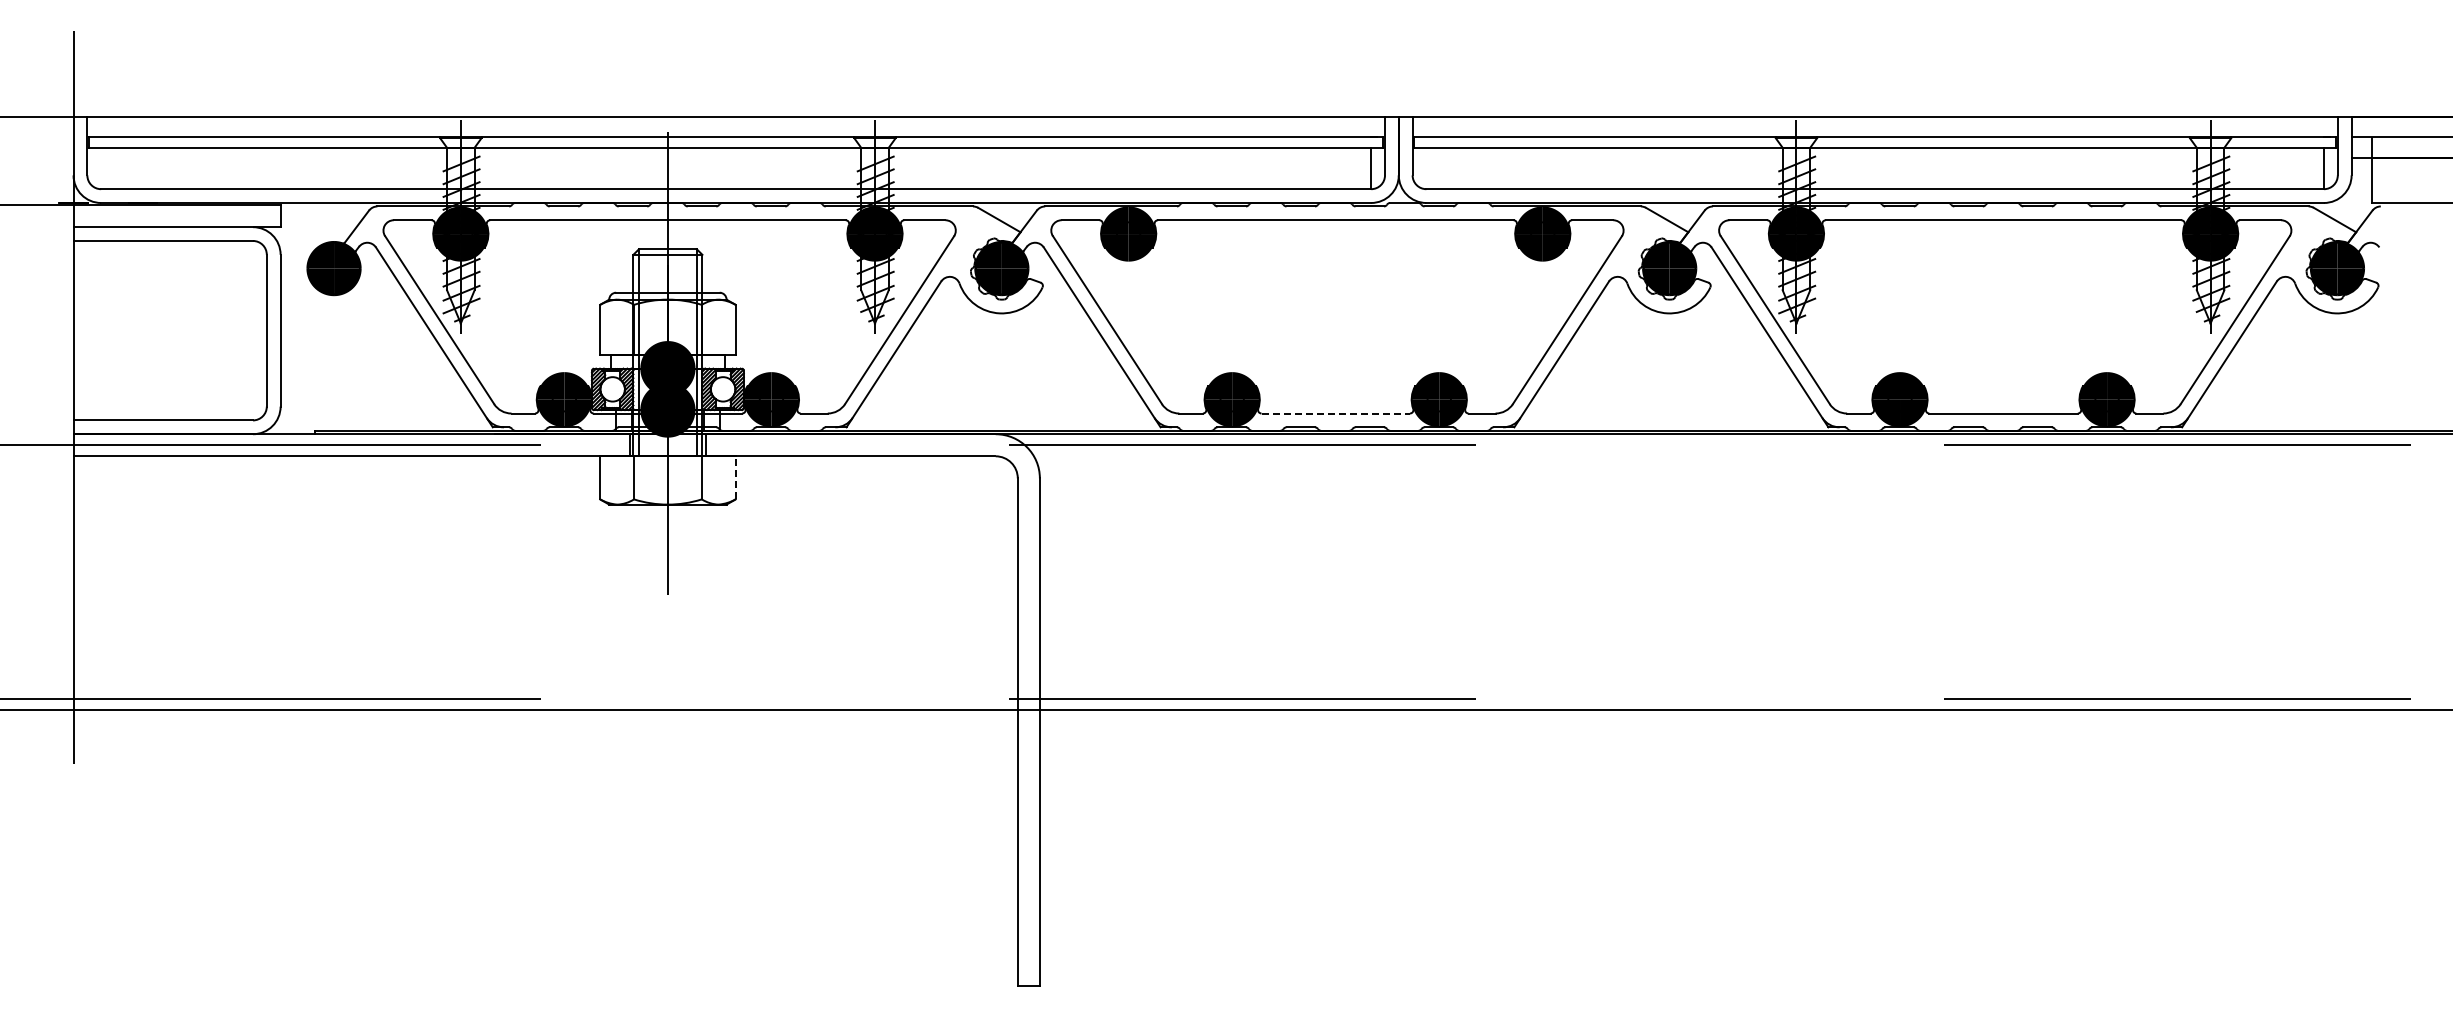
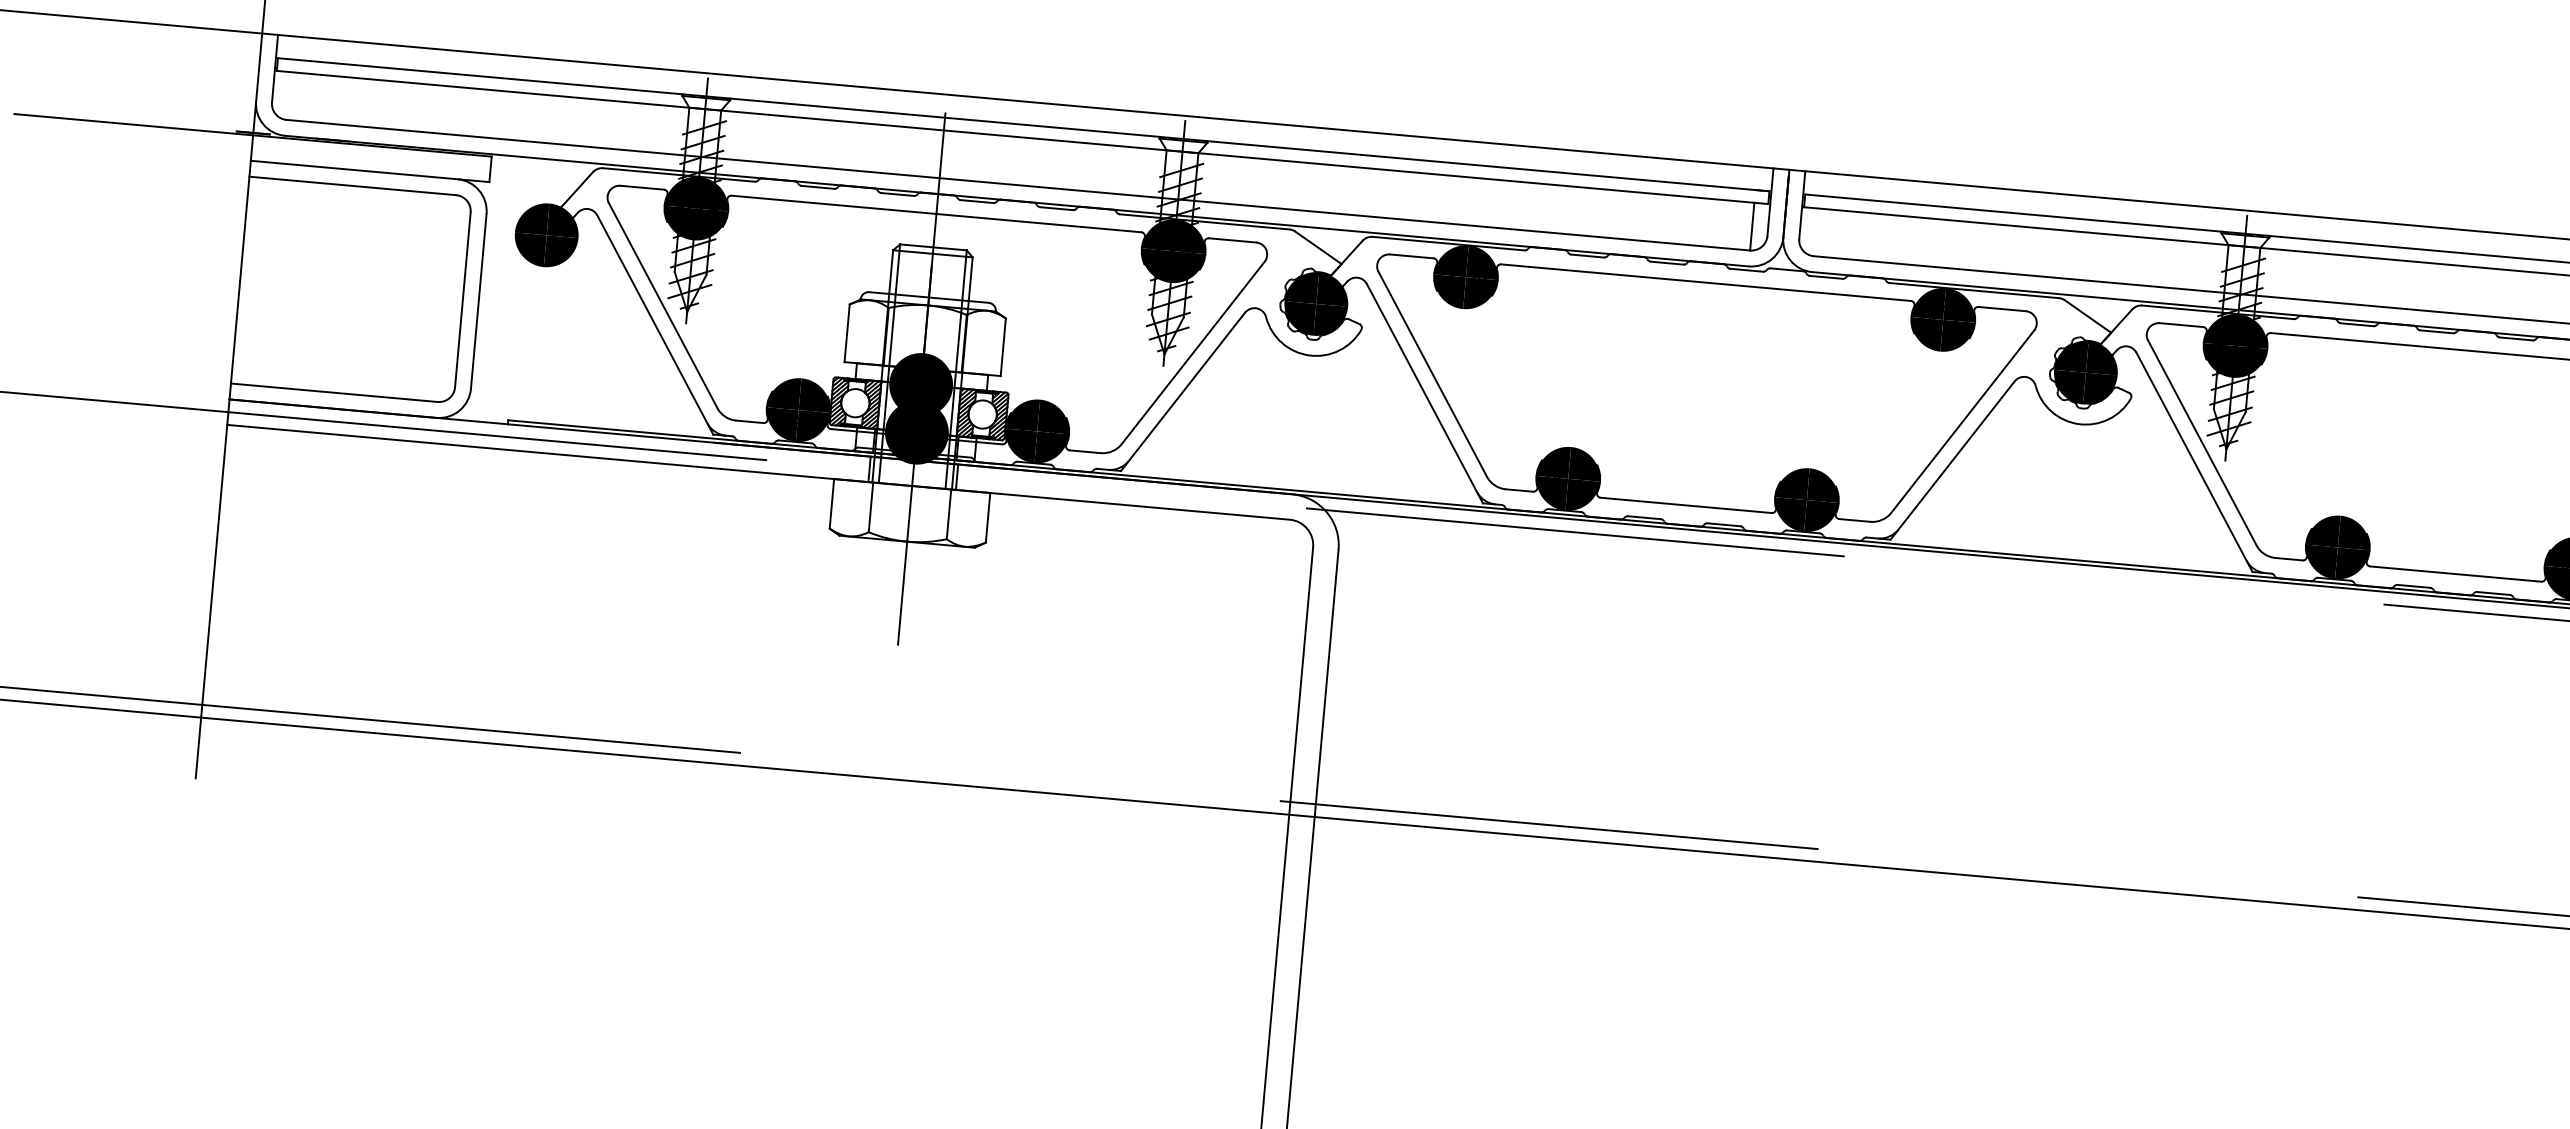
line: (1336, 413) -> (1687, 505), dashed -> solid
line: (735, 477) -> (987, 517), dashed -> solid

